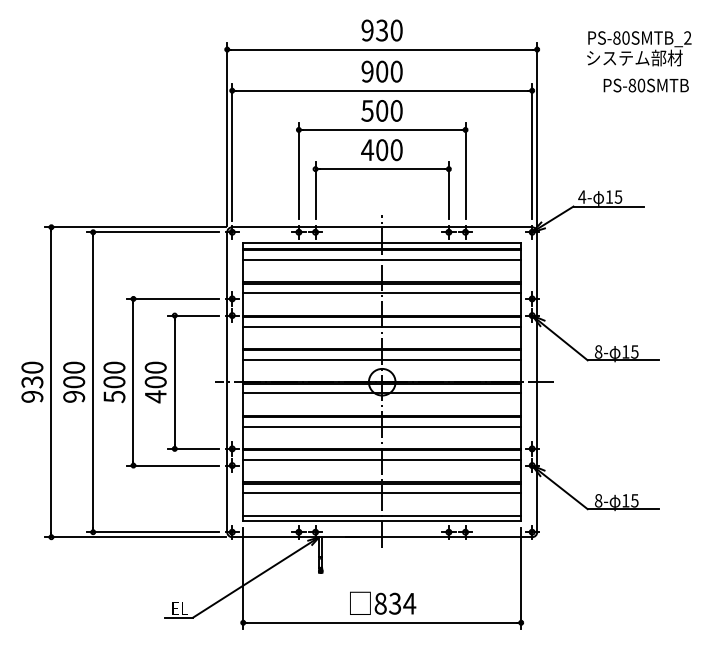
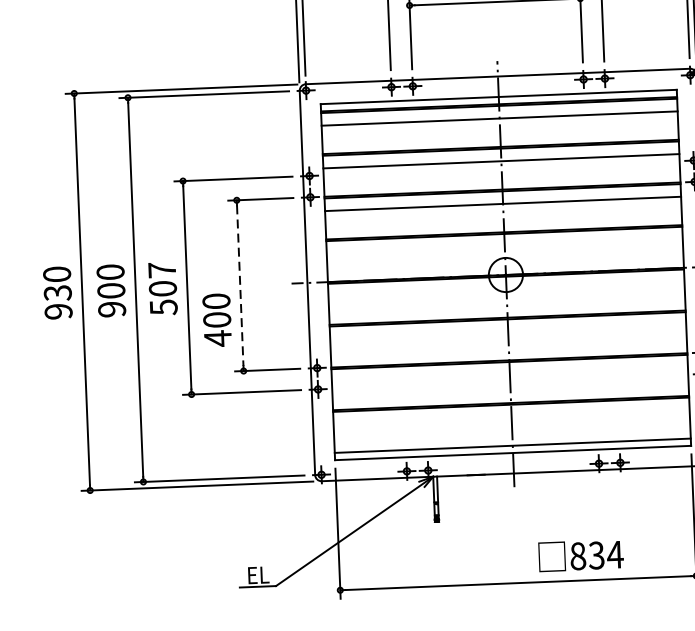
line: (382, 360) -> (505, 247), removed
text: (114, 367) -> (162, 269), 500 -> 507
text: (155, 382) -> (216, 320), moved
line: (174, 382) -> (239, 286), solid -> dashed
line: (382, 393) -> (506, 289), removed
line: (382, 426) -> (508, 331), removed
line: (382, 460) -> (510, 375), removed
line: (382, 493) -> (512, 417), removed
text: (383, 602) -> (581, 554), moved

